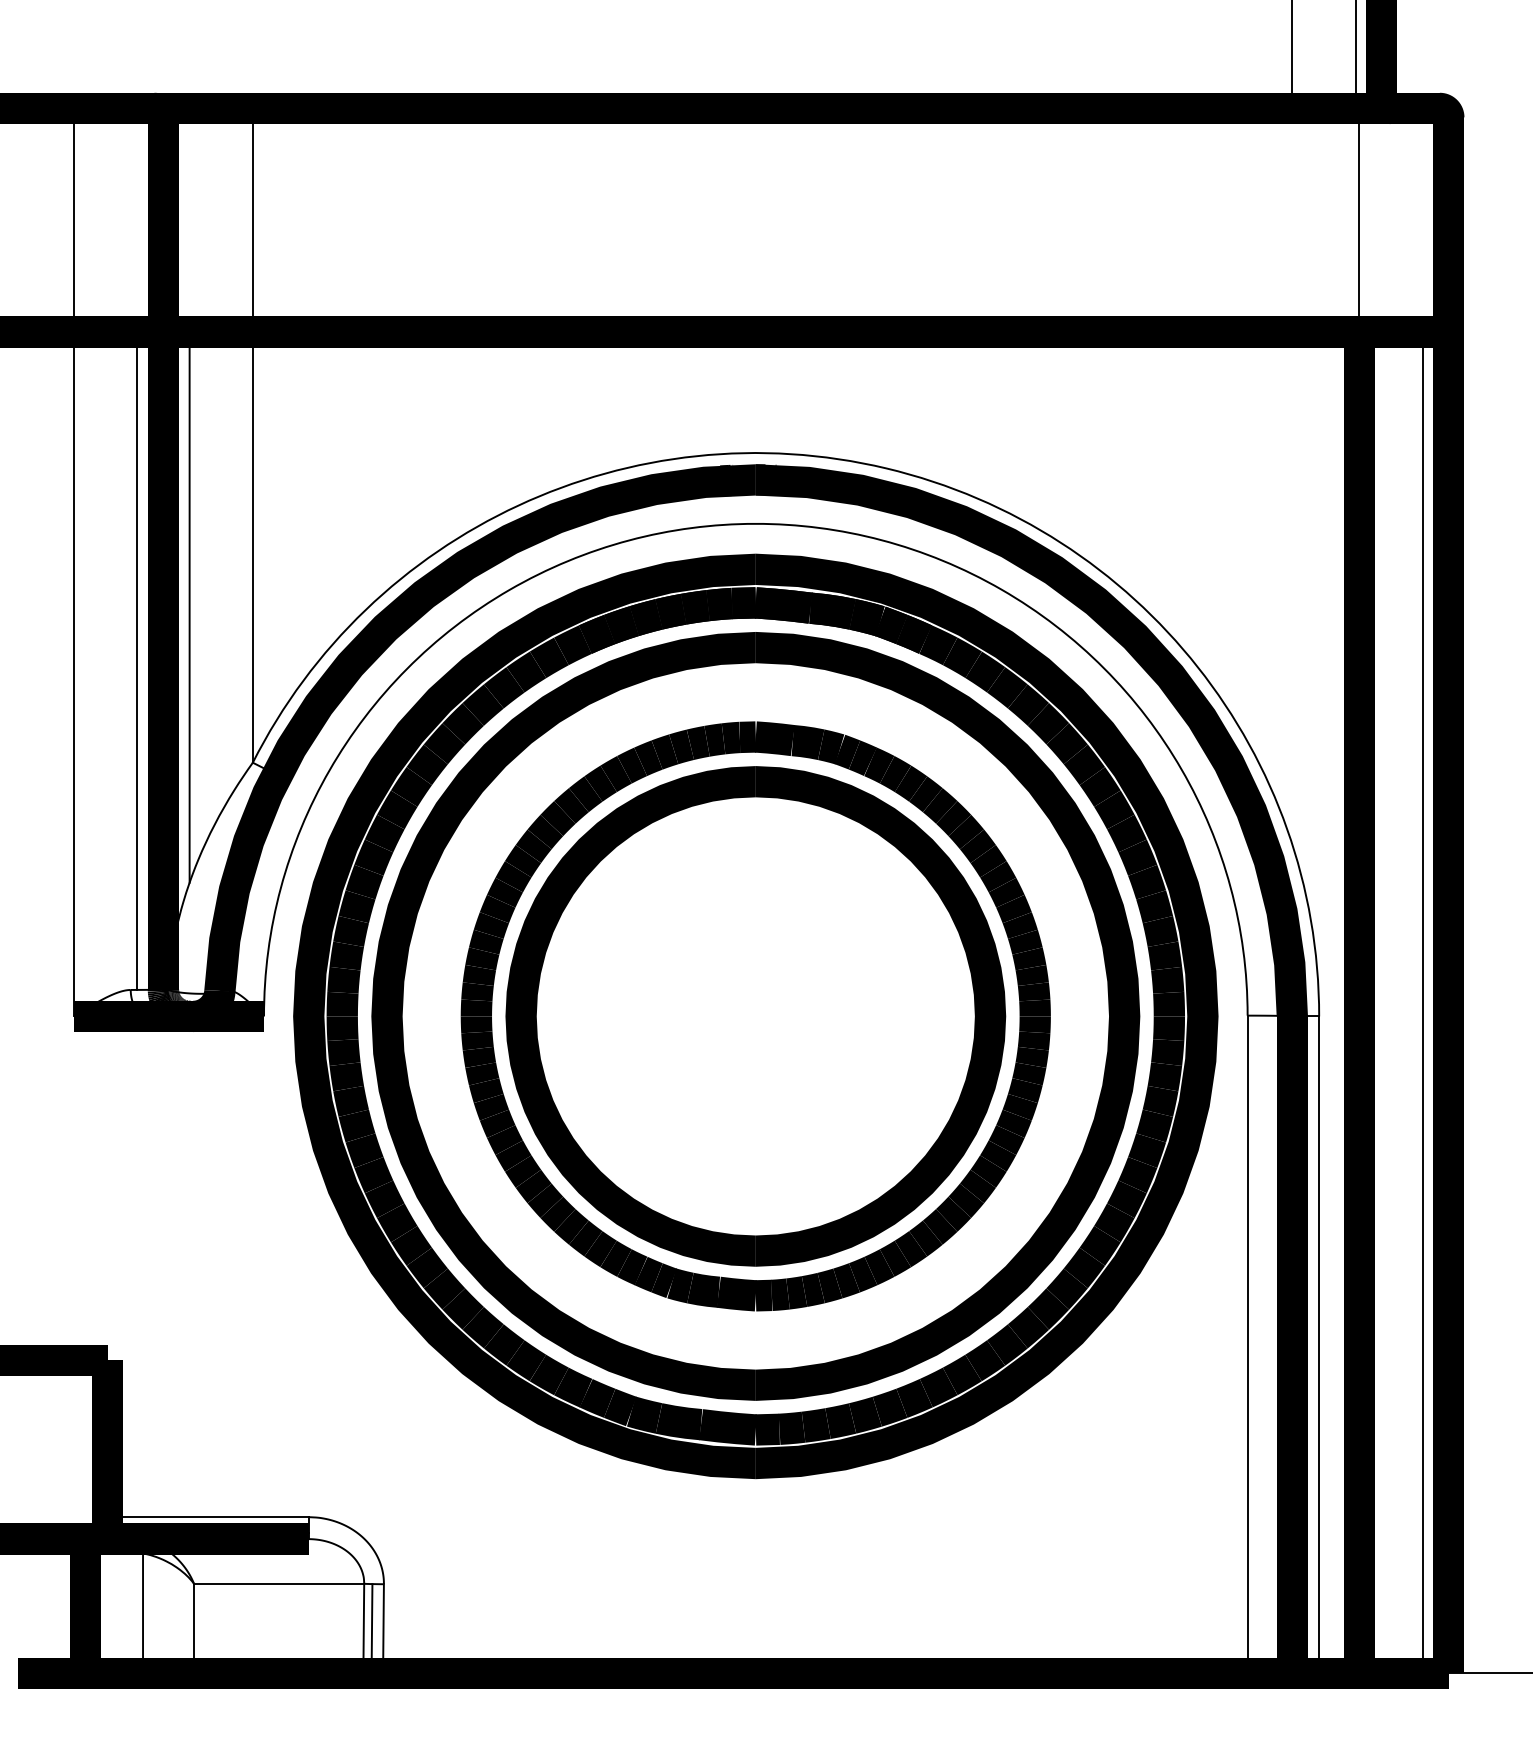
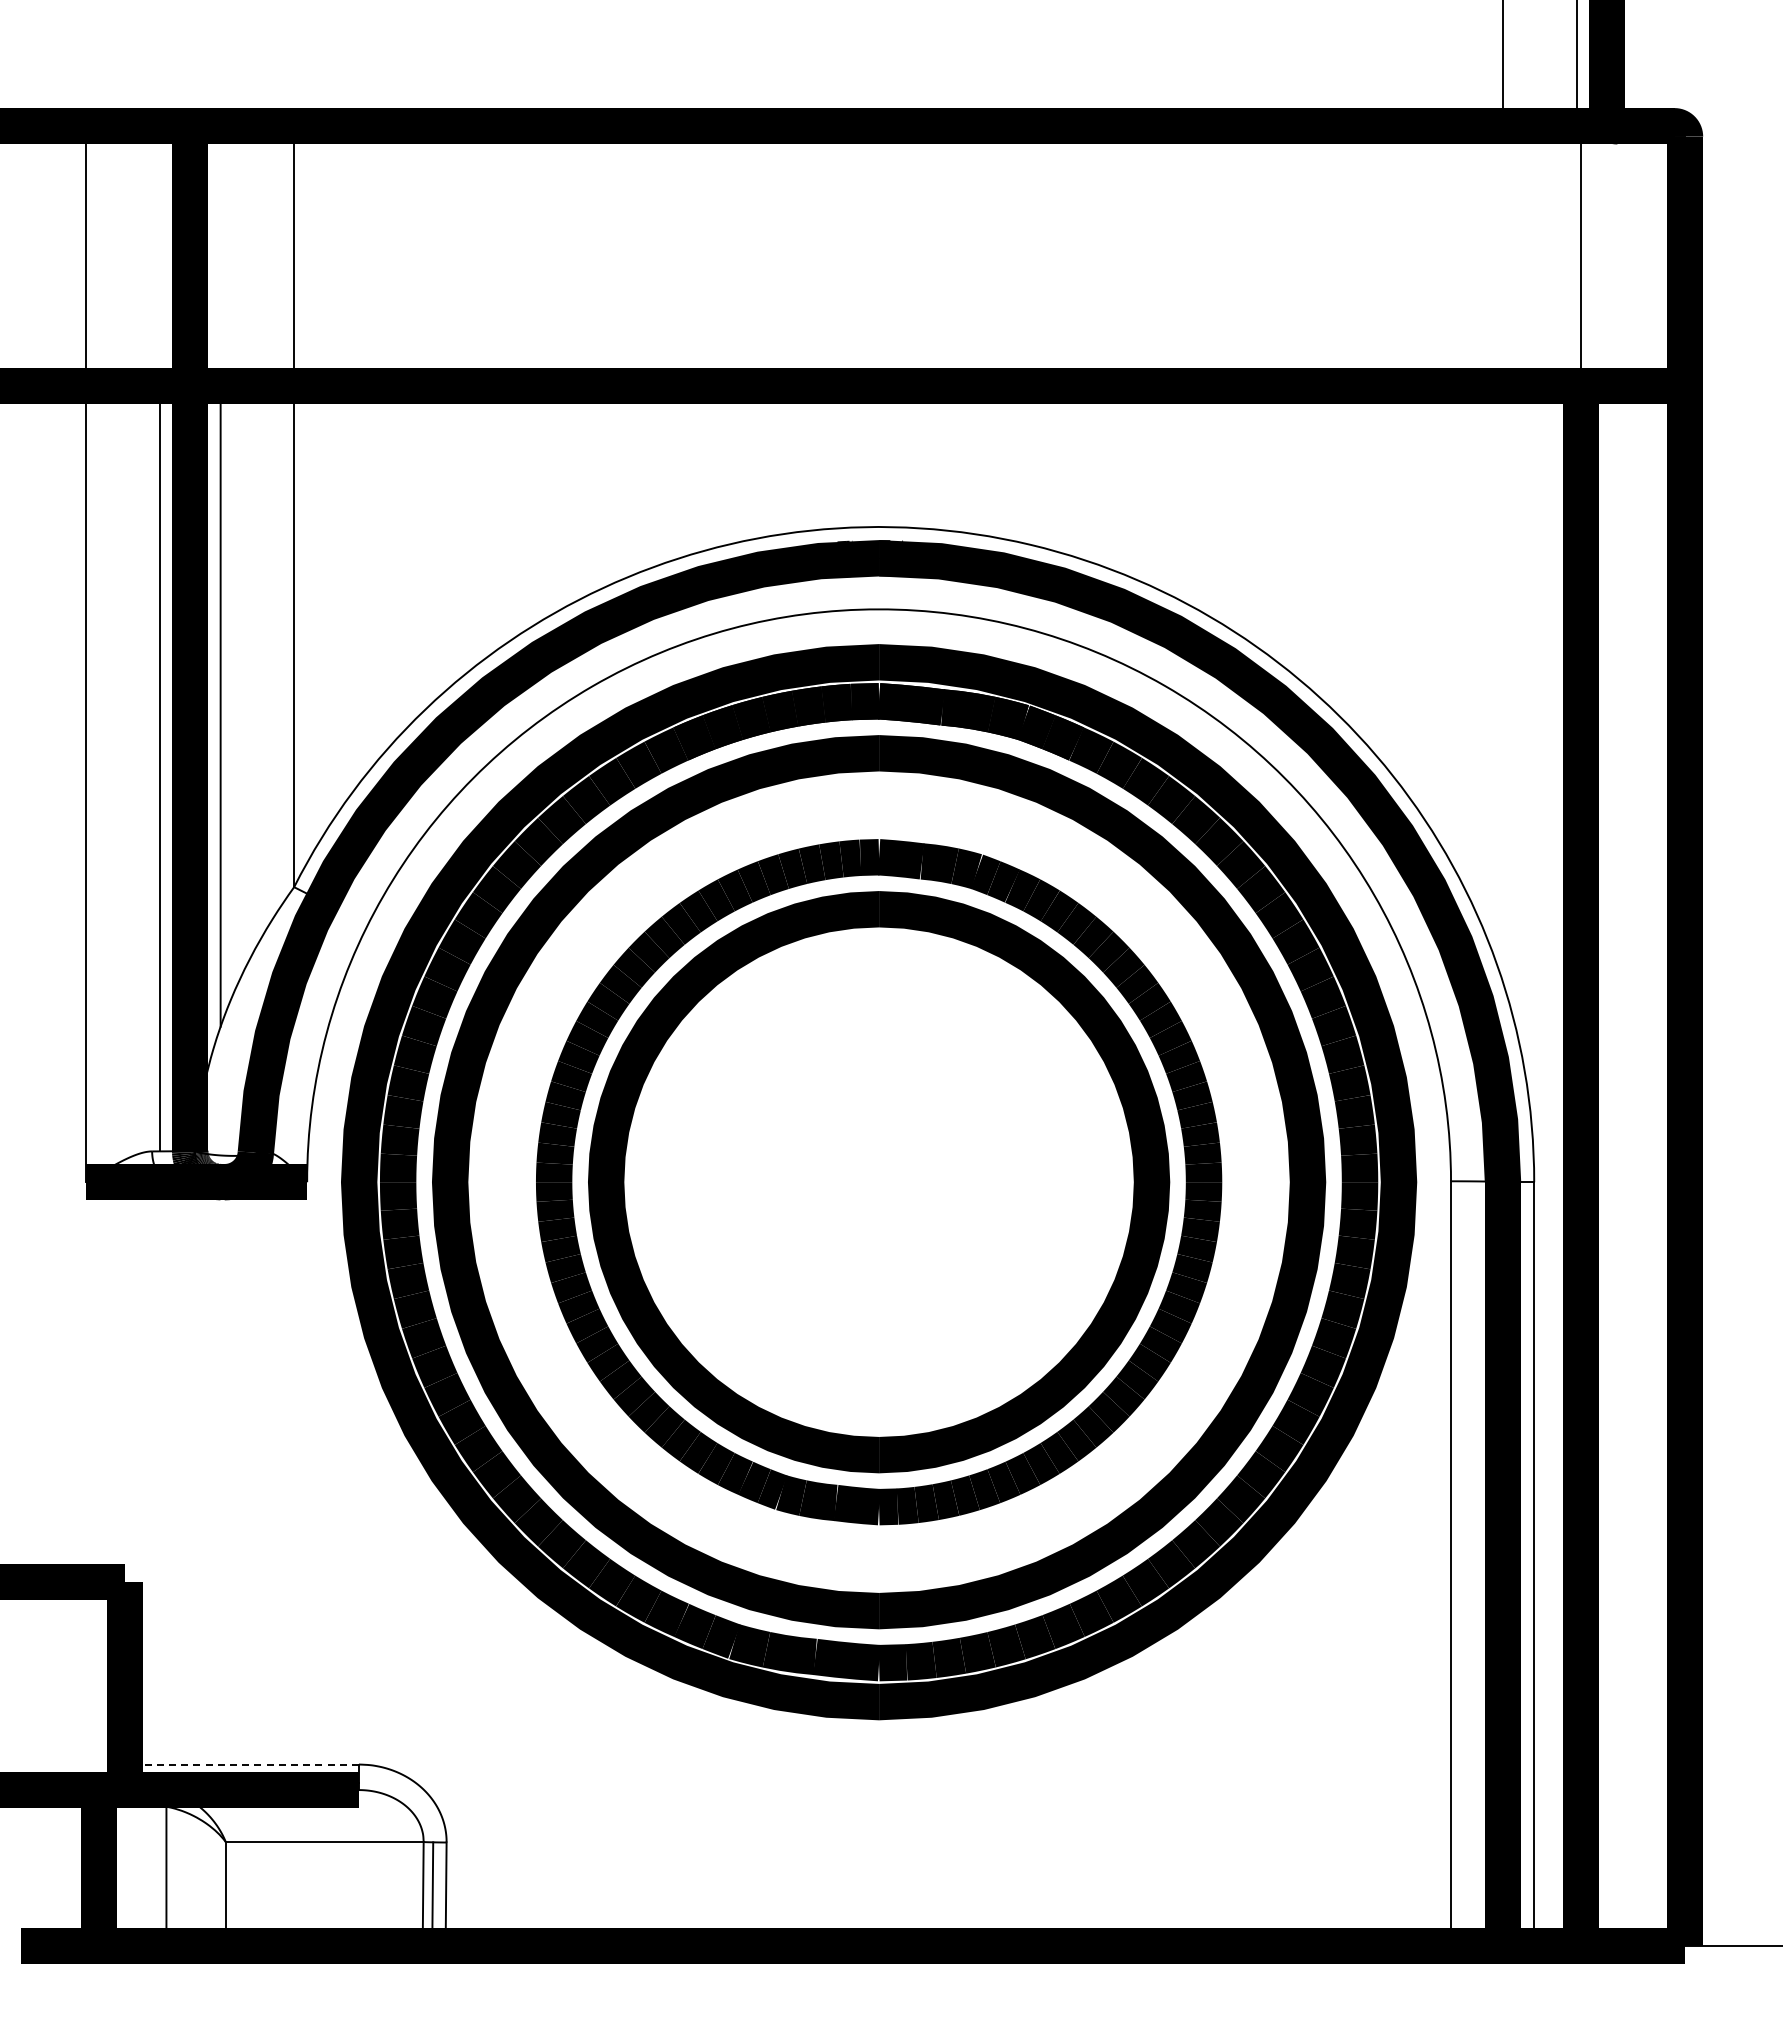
line: (1422, 1002) -> (1654, 1166), removed
line: (208, 1517) -> (242, 1764), solid -> dashed

